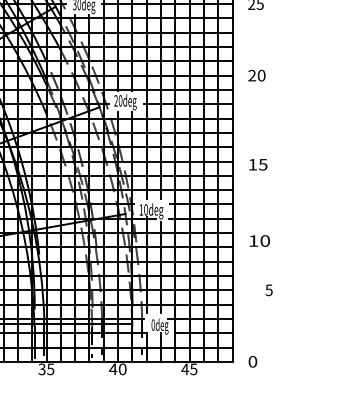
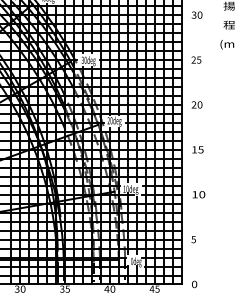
text: (257, 164) -> (197, 149), moved
text: (259, 240) -> (198, 194), moved
text: (268, 290) -> (193, 239), moved

